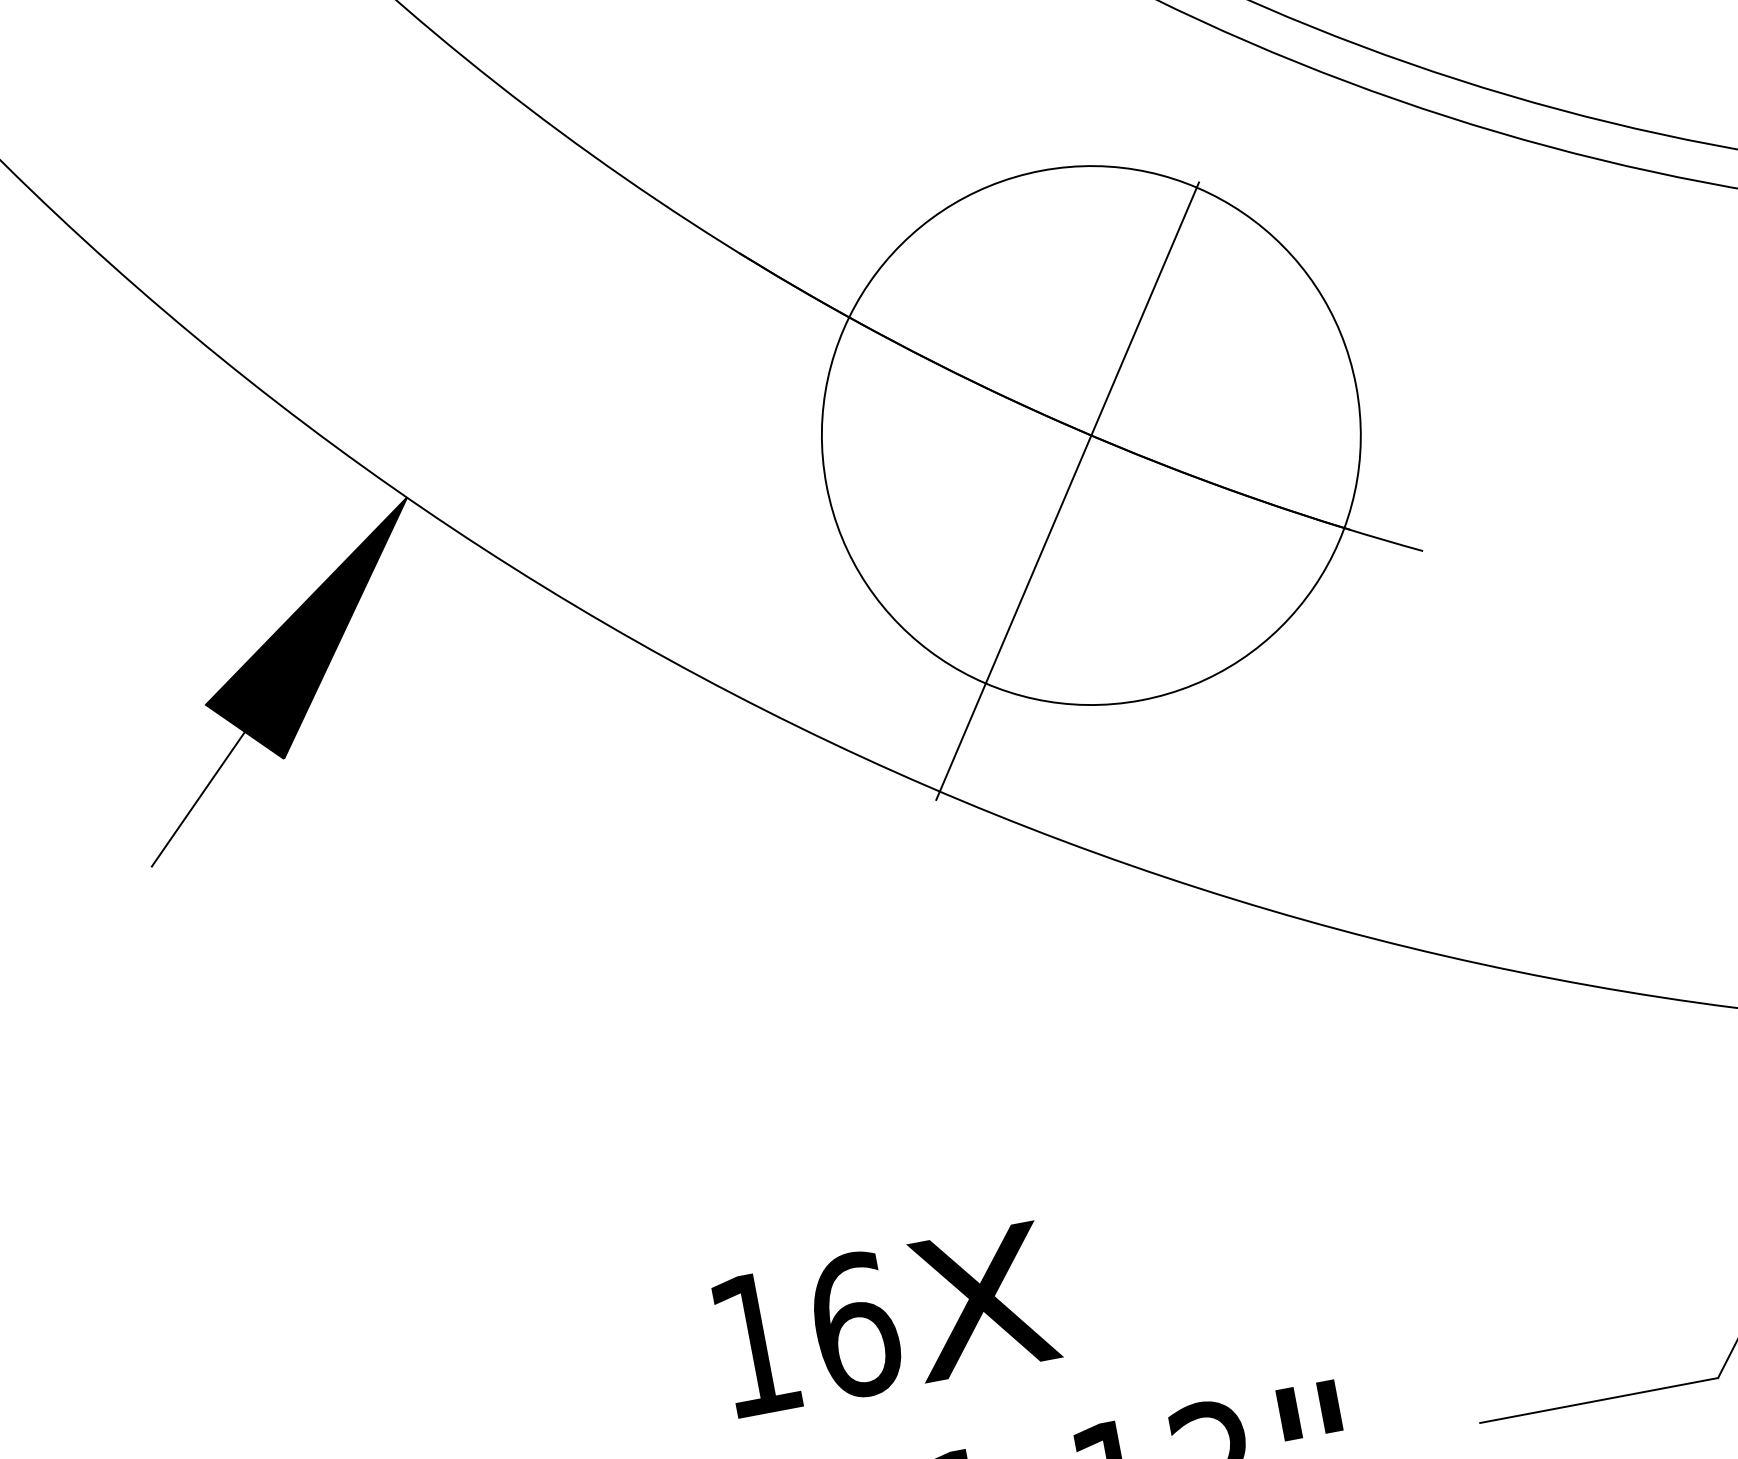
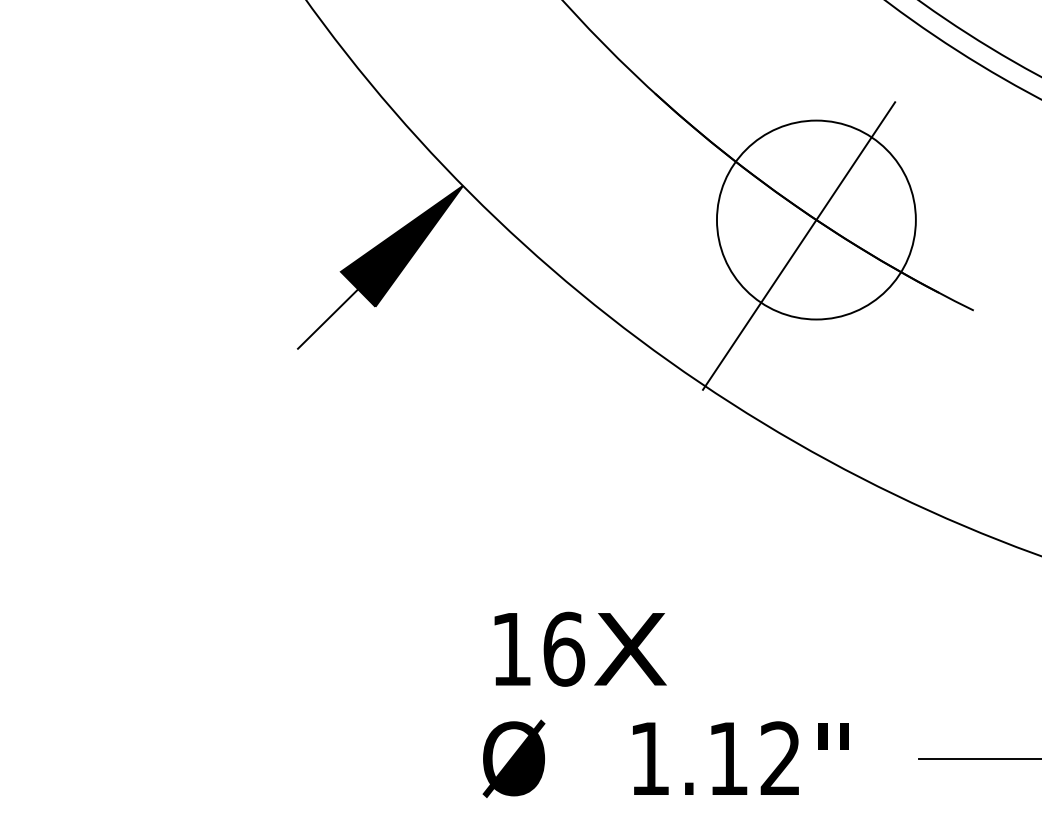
circle: (1089, 434) -> (815, 219), size x0.71
text: (886, 1318) -> (580, 648), moved

